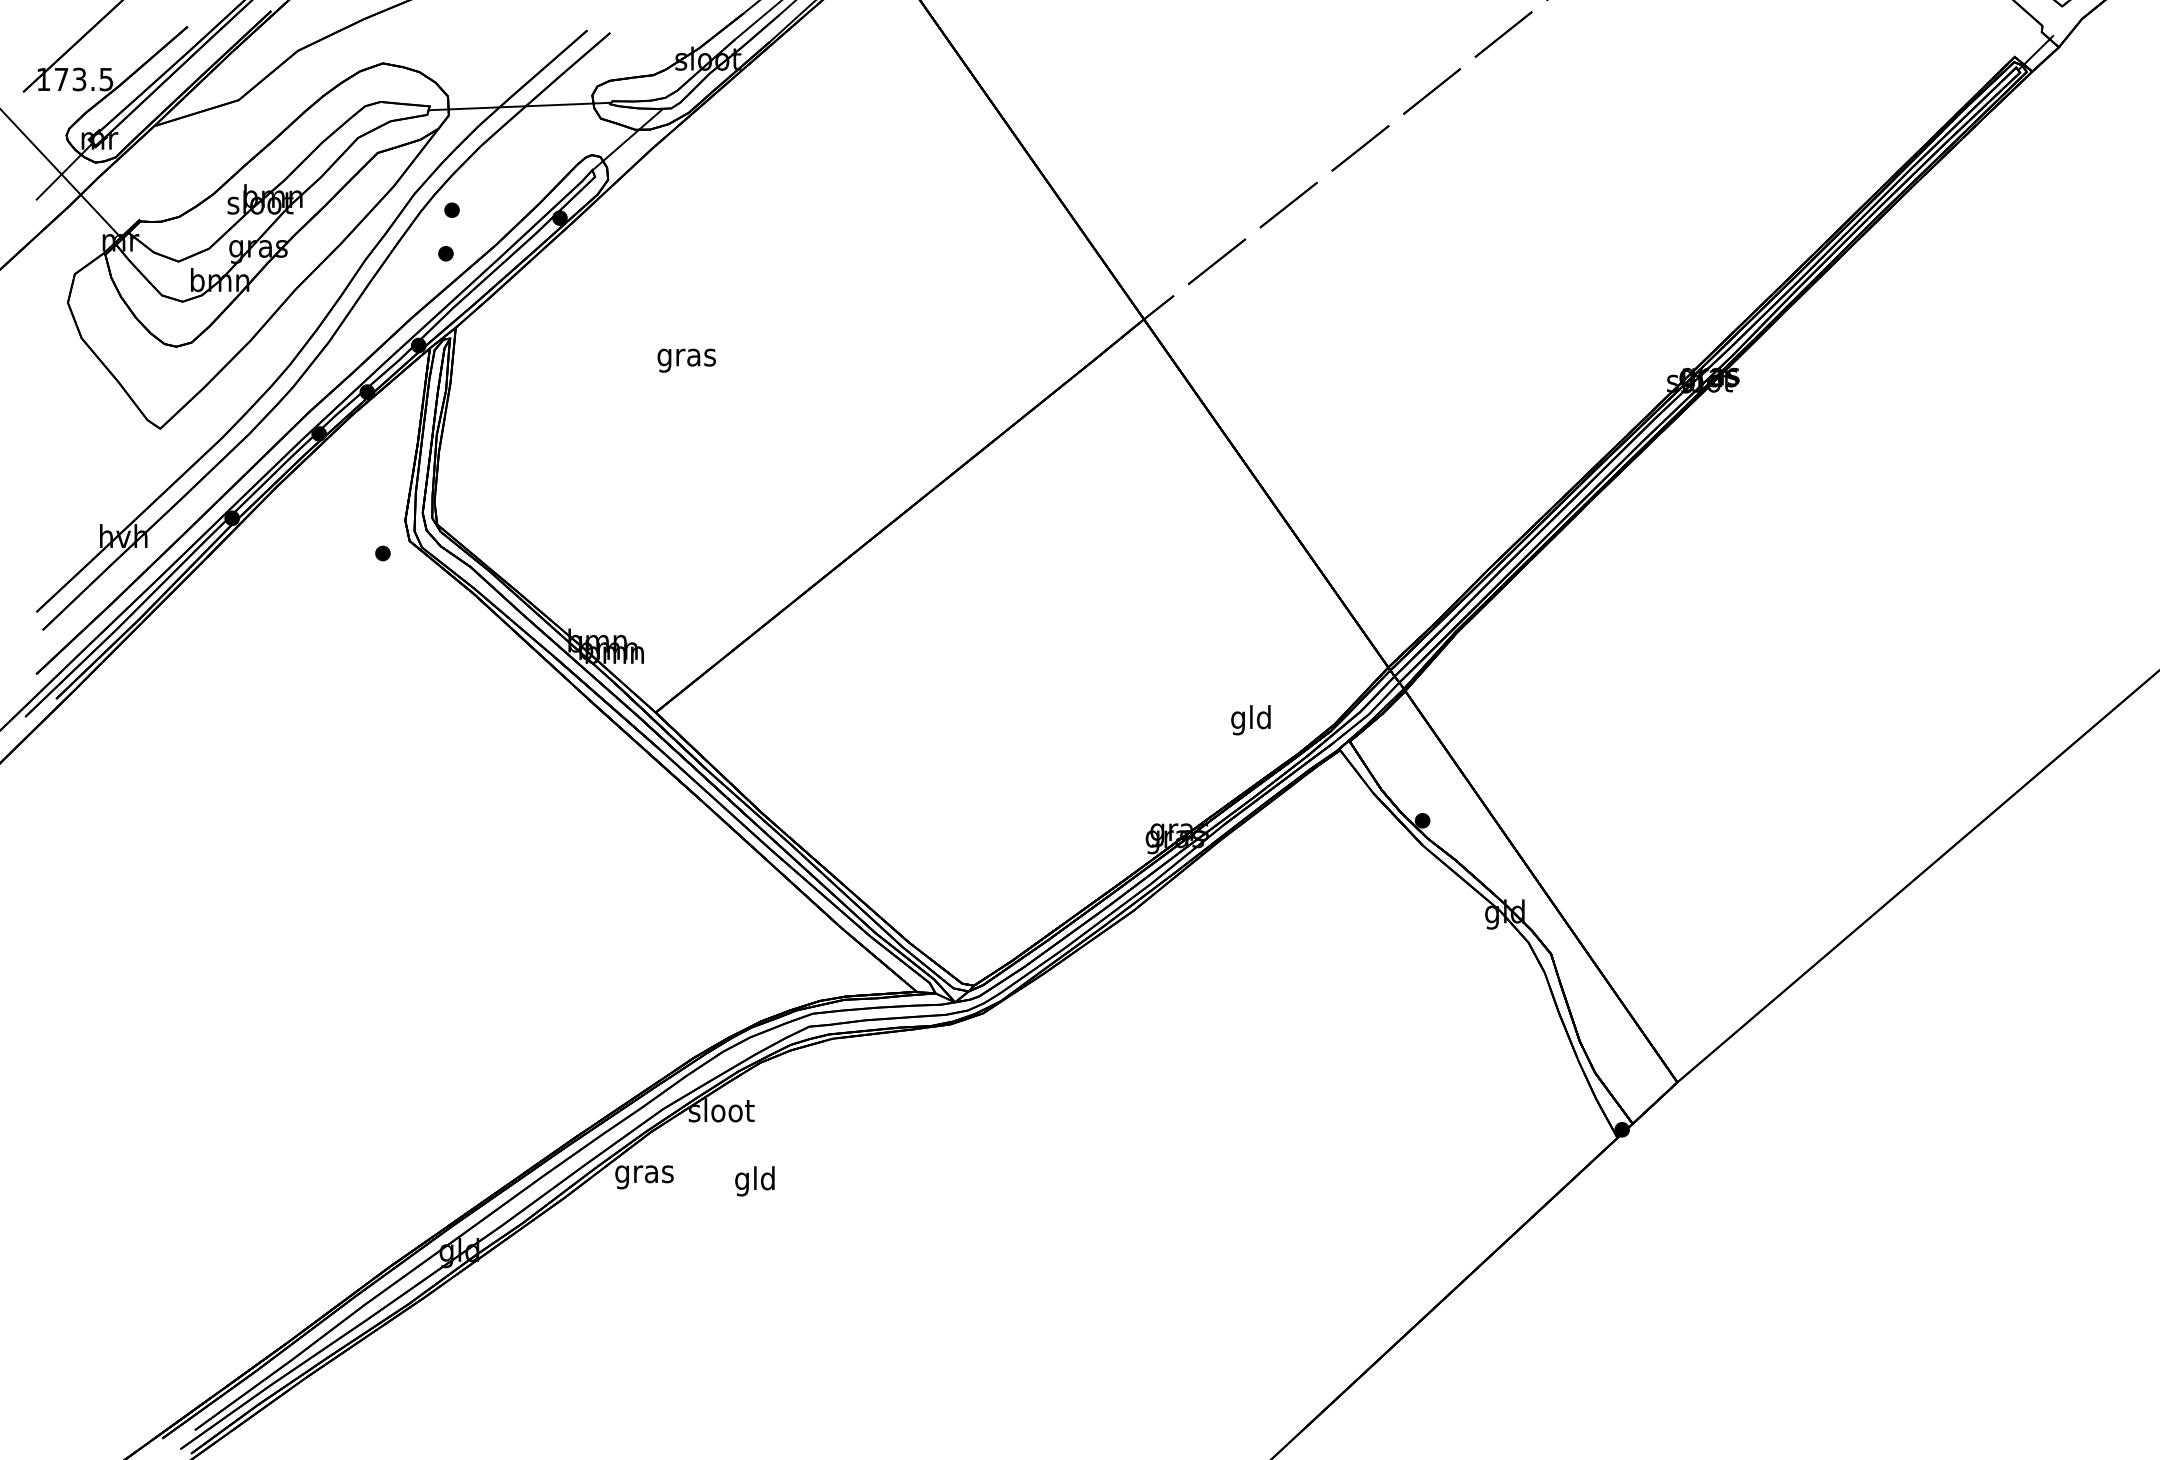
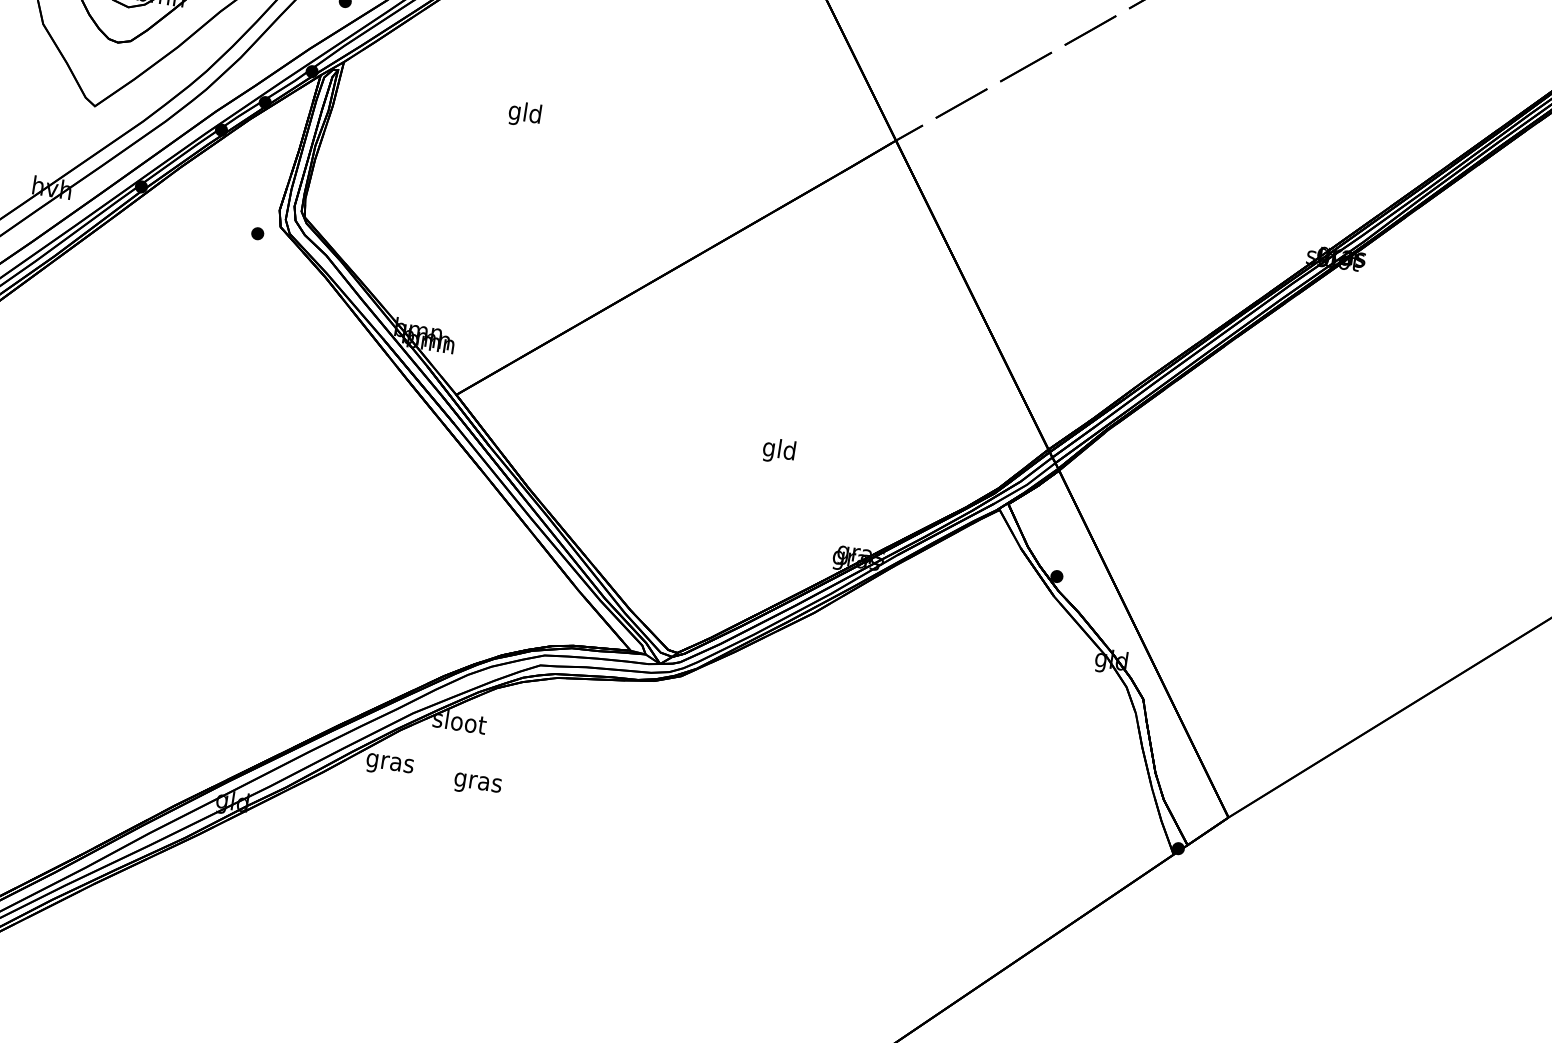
text: (686, 357) -> (525, 114), gras -> gld
text: (1250, 720) -> (778, 451), moved
text: (755, 1181) -> (478, 782), gld -> gras

